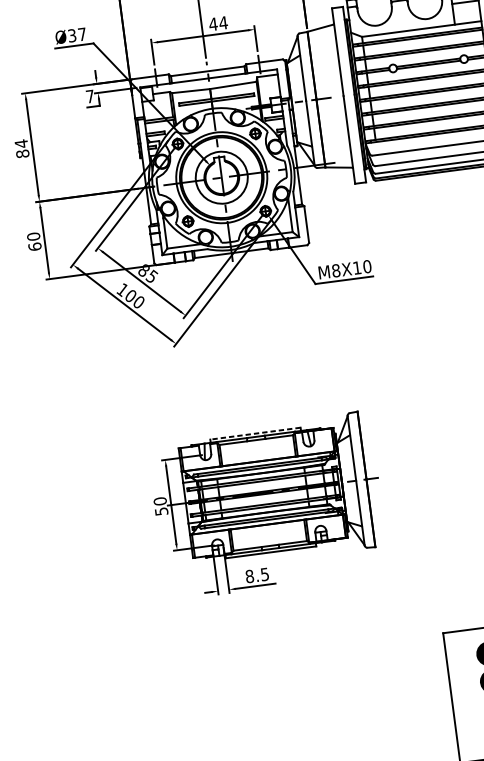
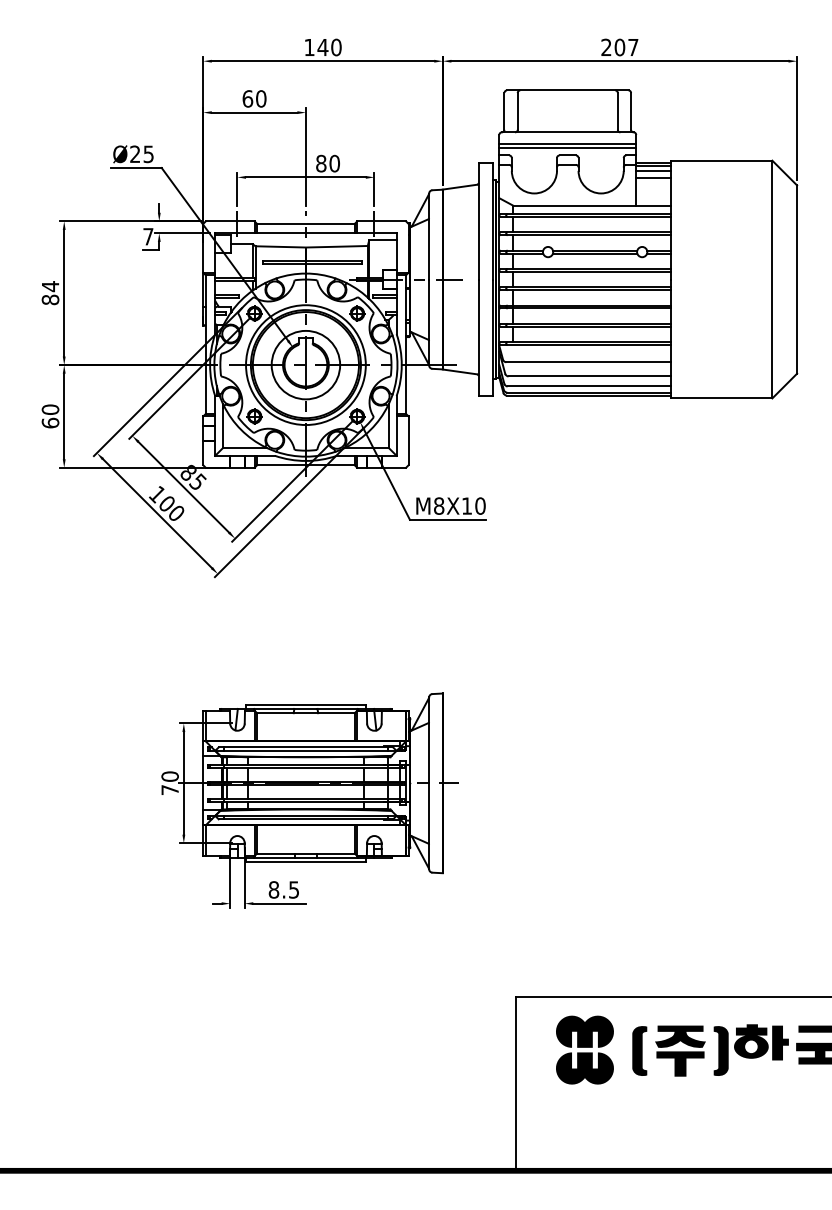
text: (218, 23) -> (327, 163), 44 -> 80
text: (76, 35) -> (141, 154), Ø37 -> Ø25
line: (255, 433) -> (305, 704), dashed -> solid
text: (161, 511) -> (169, 790), 50 -> 70

